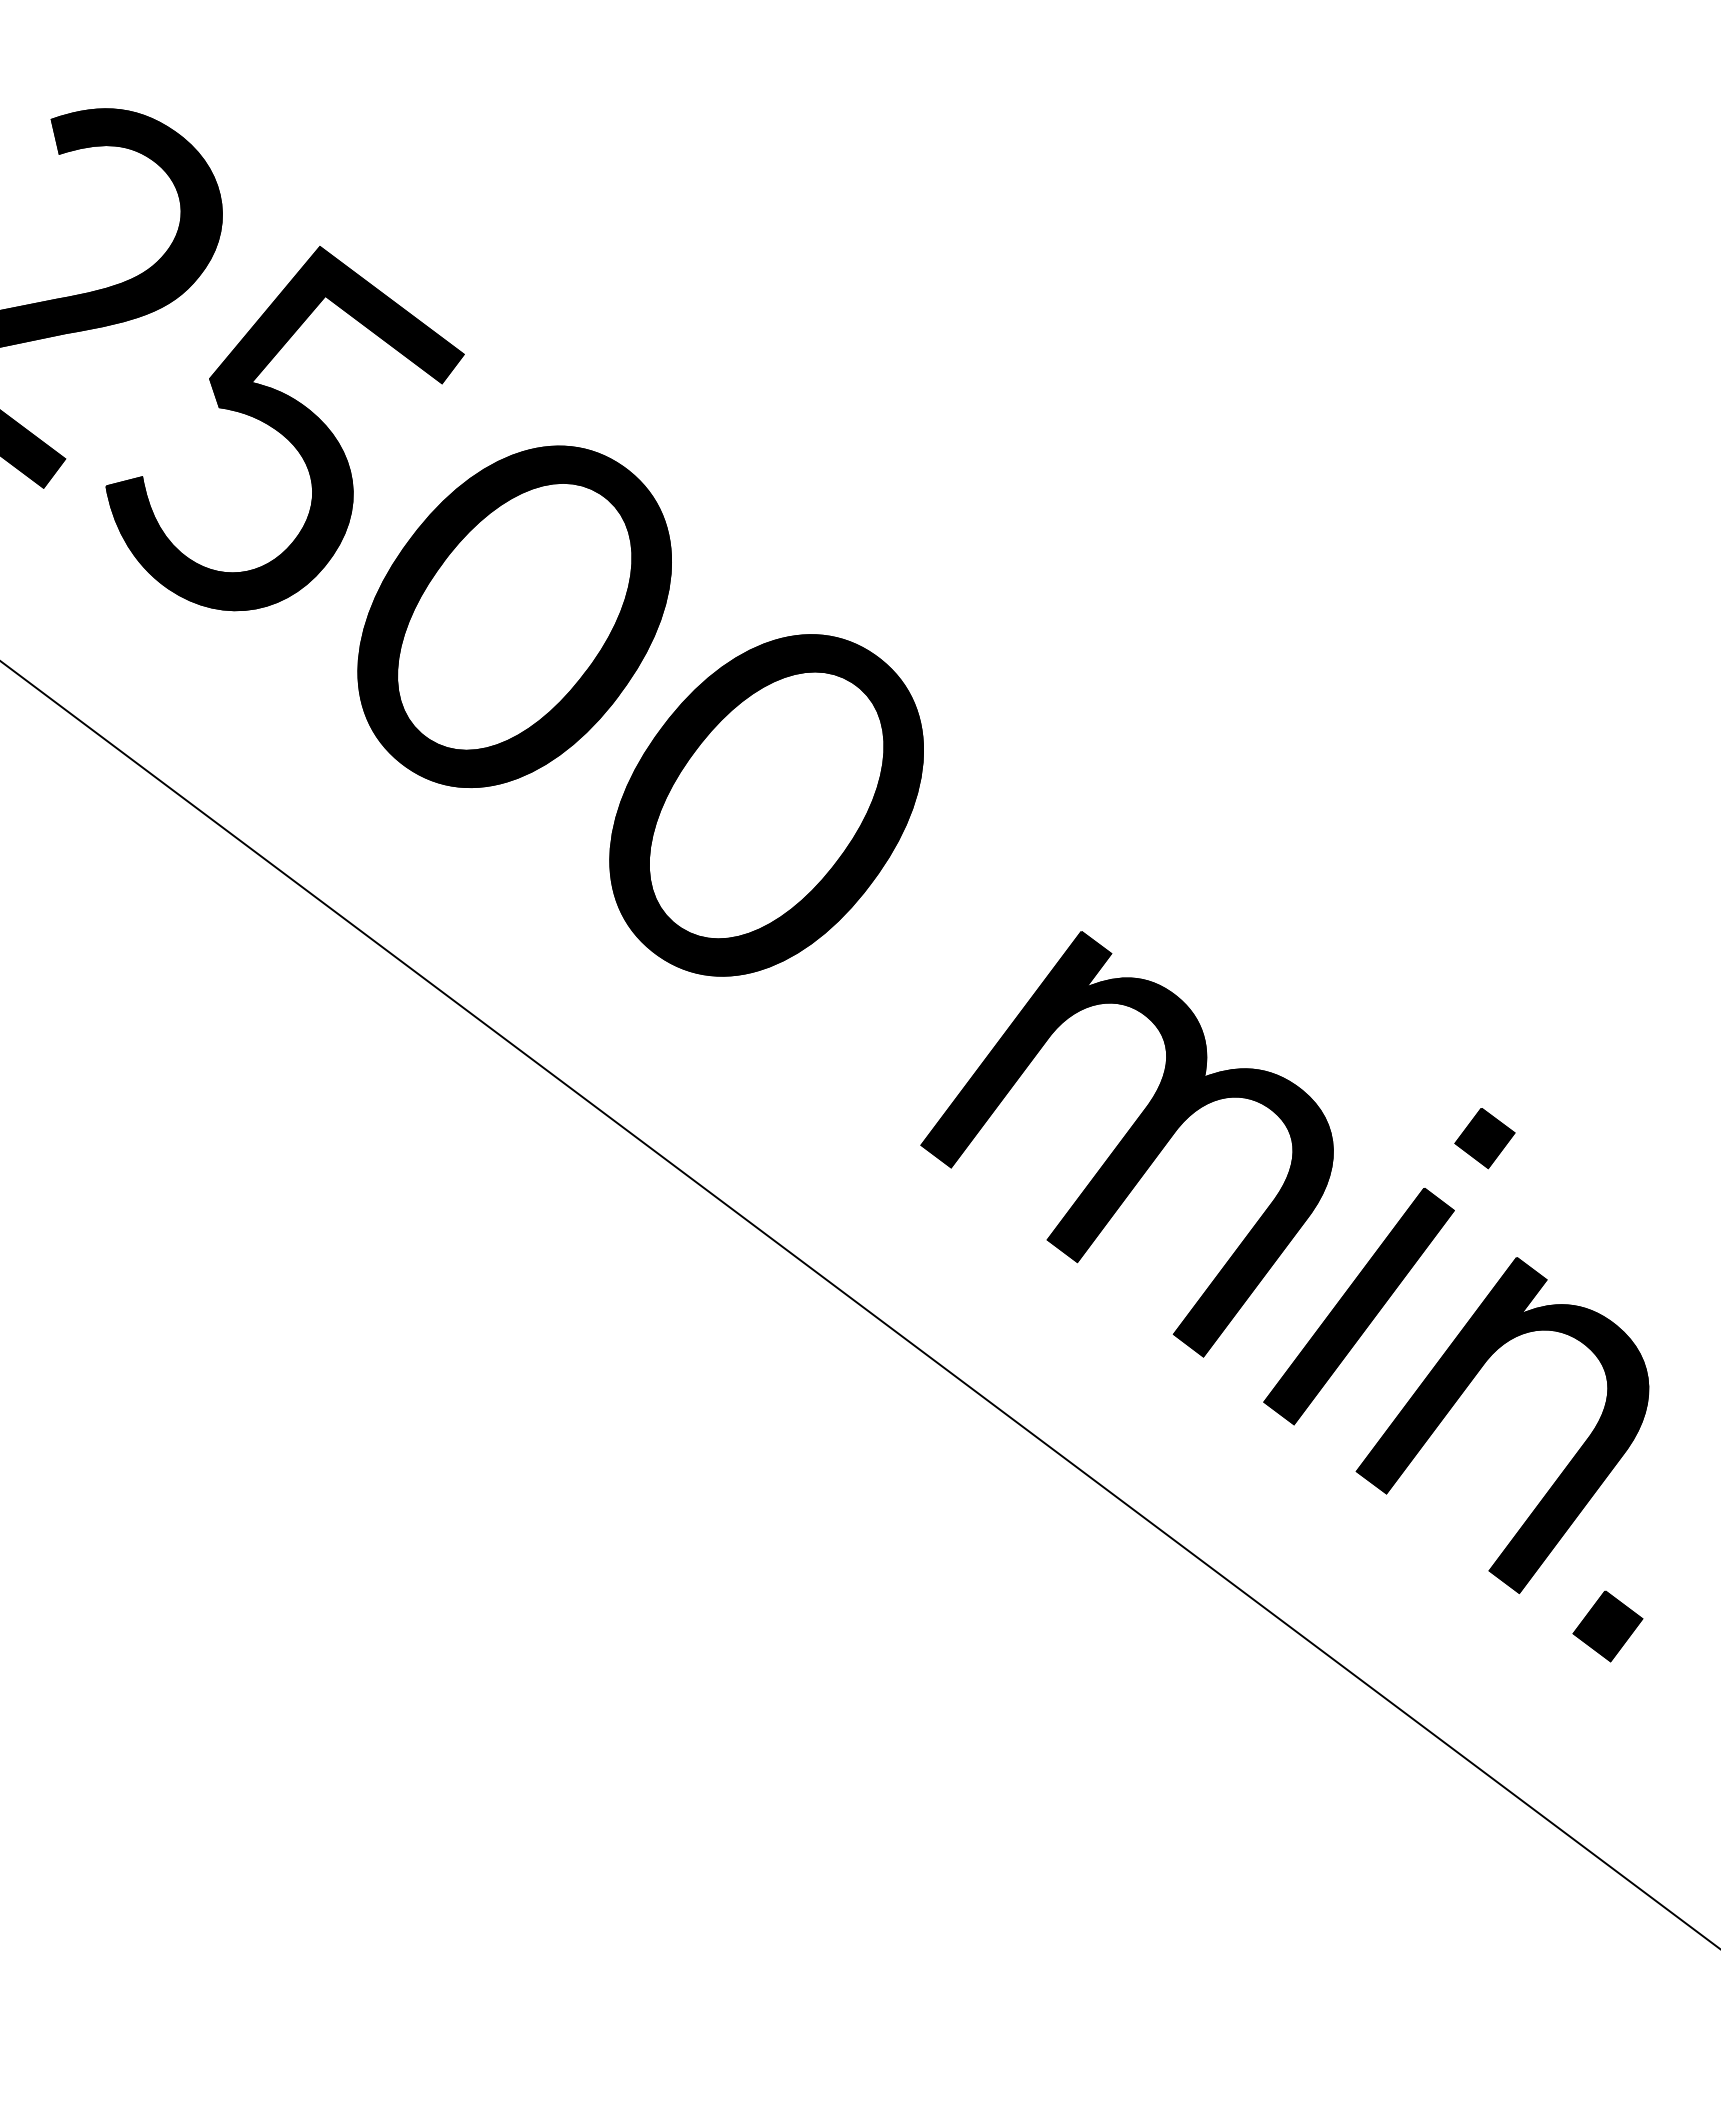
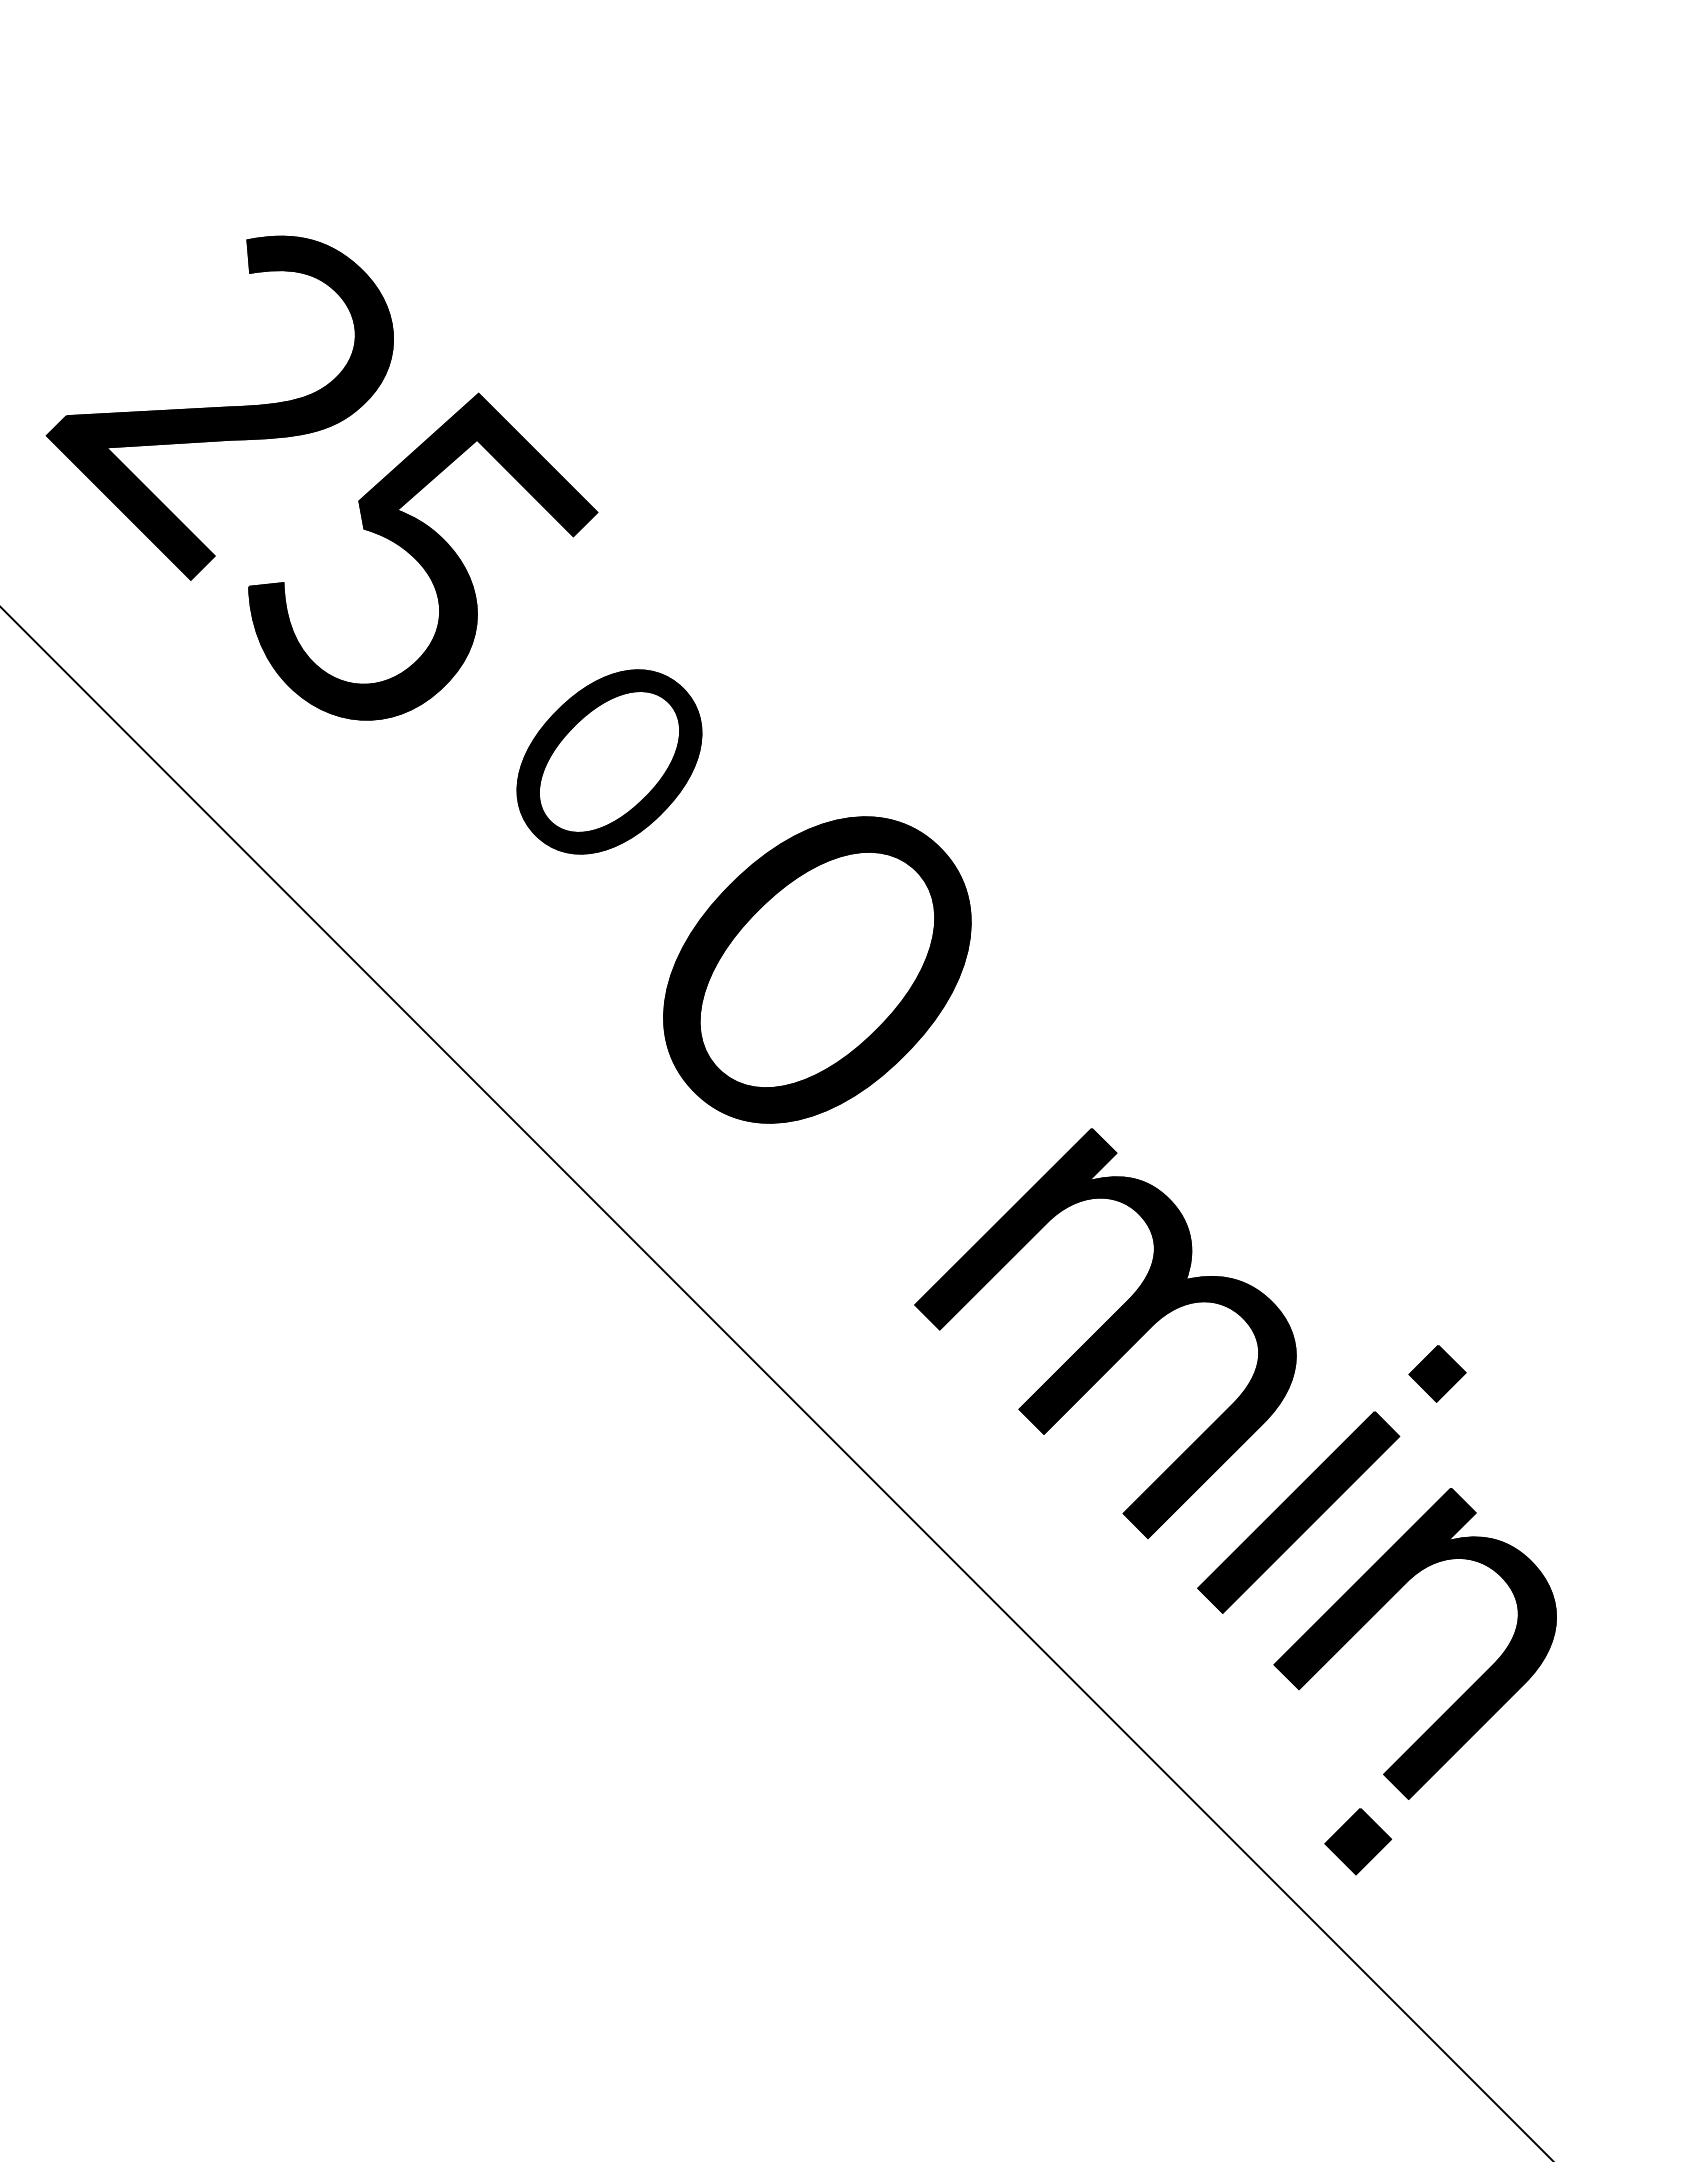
part: (514, 616) -> (609, 761), size x0.6
part: (1608, 1626) -> (1358, 1841), moved

